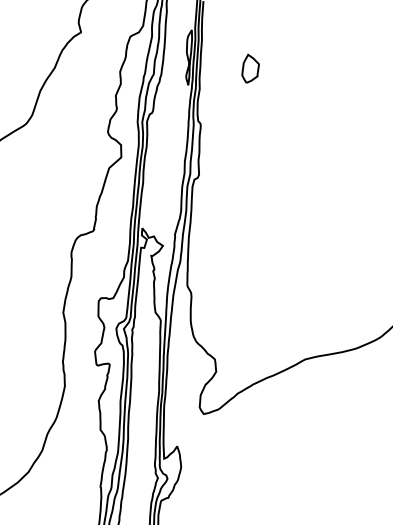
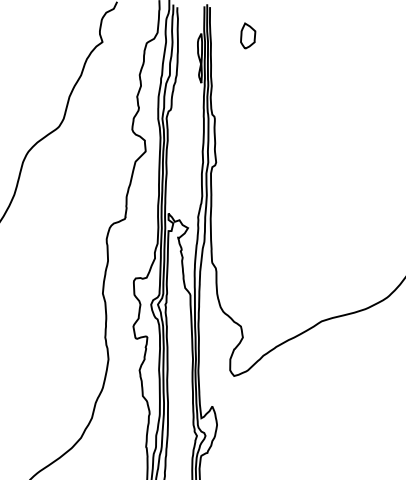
part: (251, 68) -> (248, 35), moved

